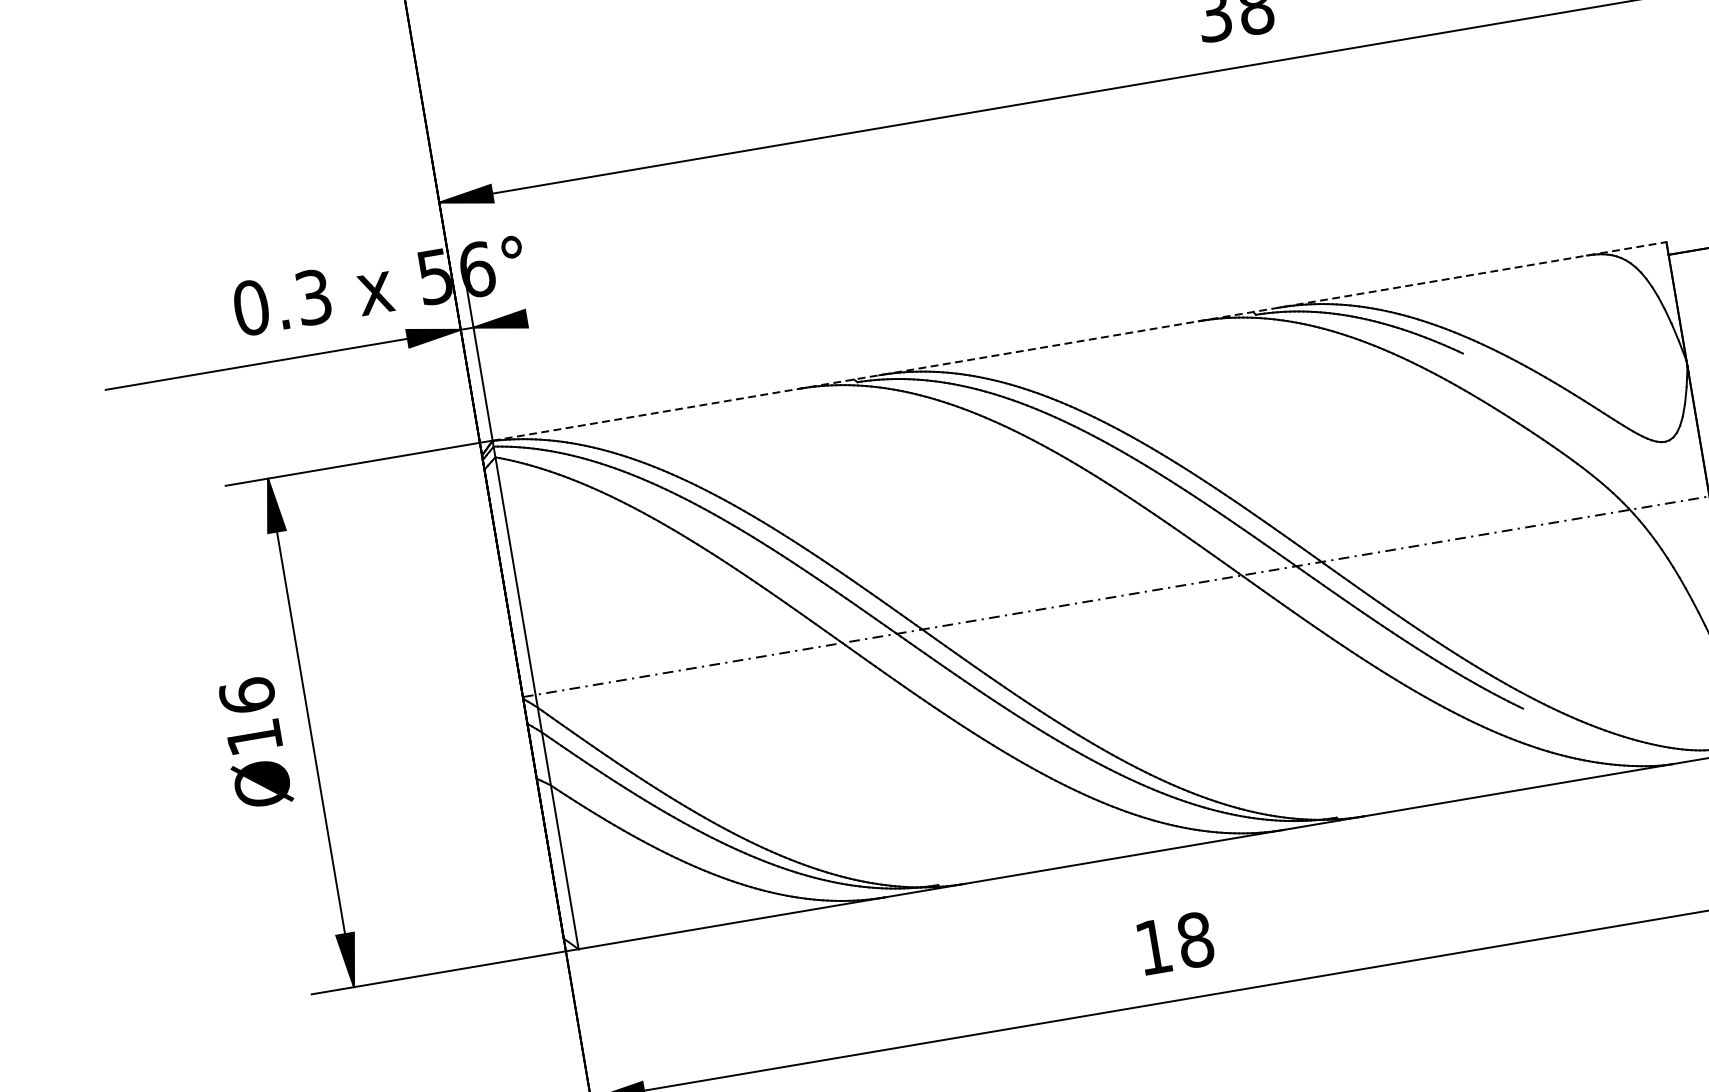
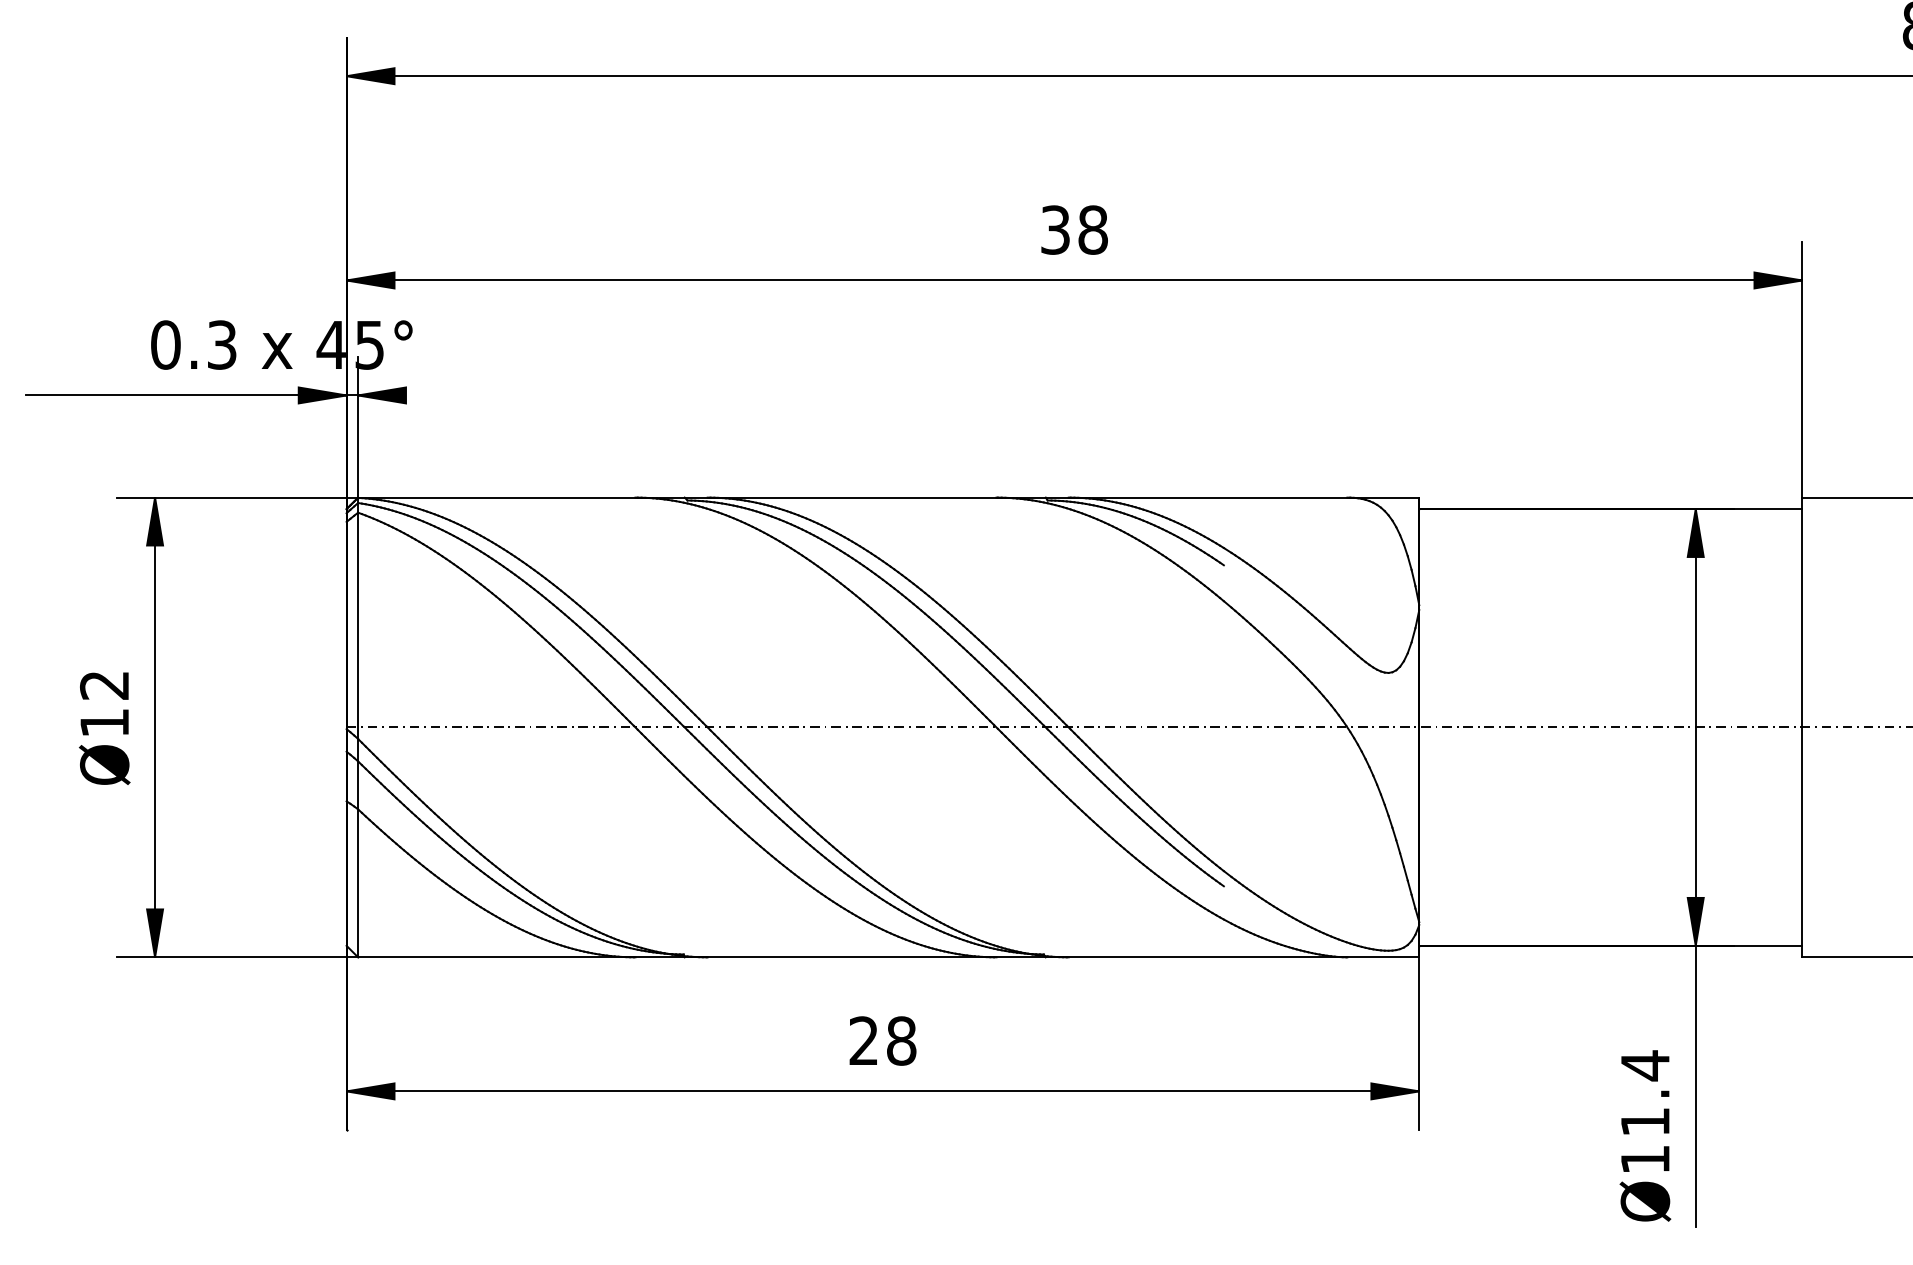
text: (455, 272) -> (350, 344), 56° -> 45°
line: (1079, 341) -> (888, 497), dashed -> solid
text: (247, 694) -> (104, 684), Ø16 -> Ø12
text: (1153, 946) -> (863, 1040), 18 -> 28

